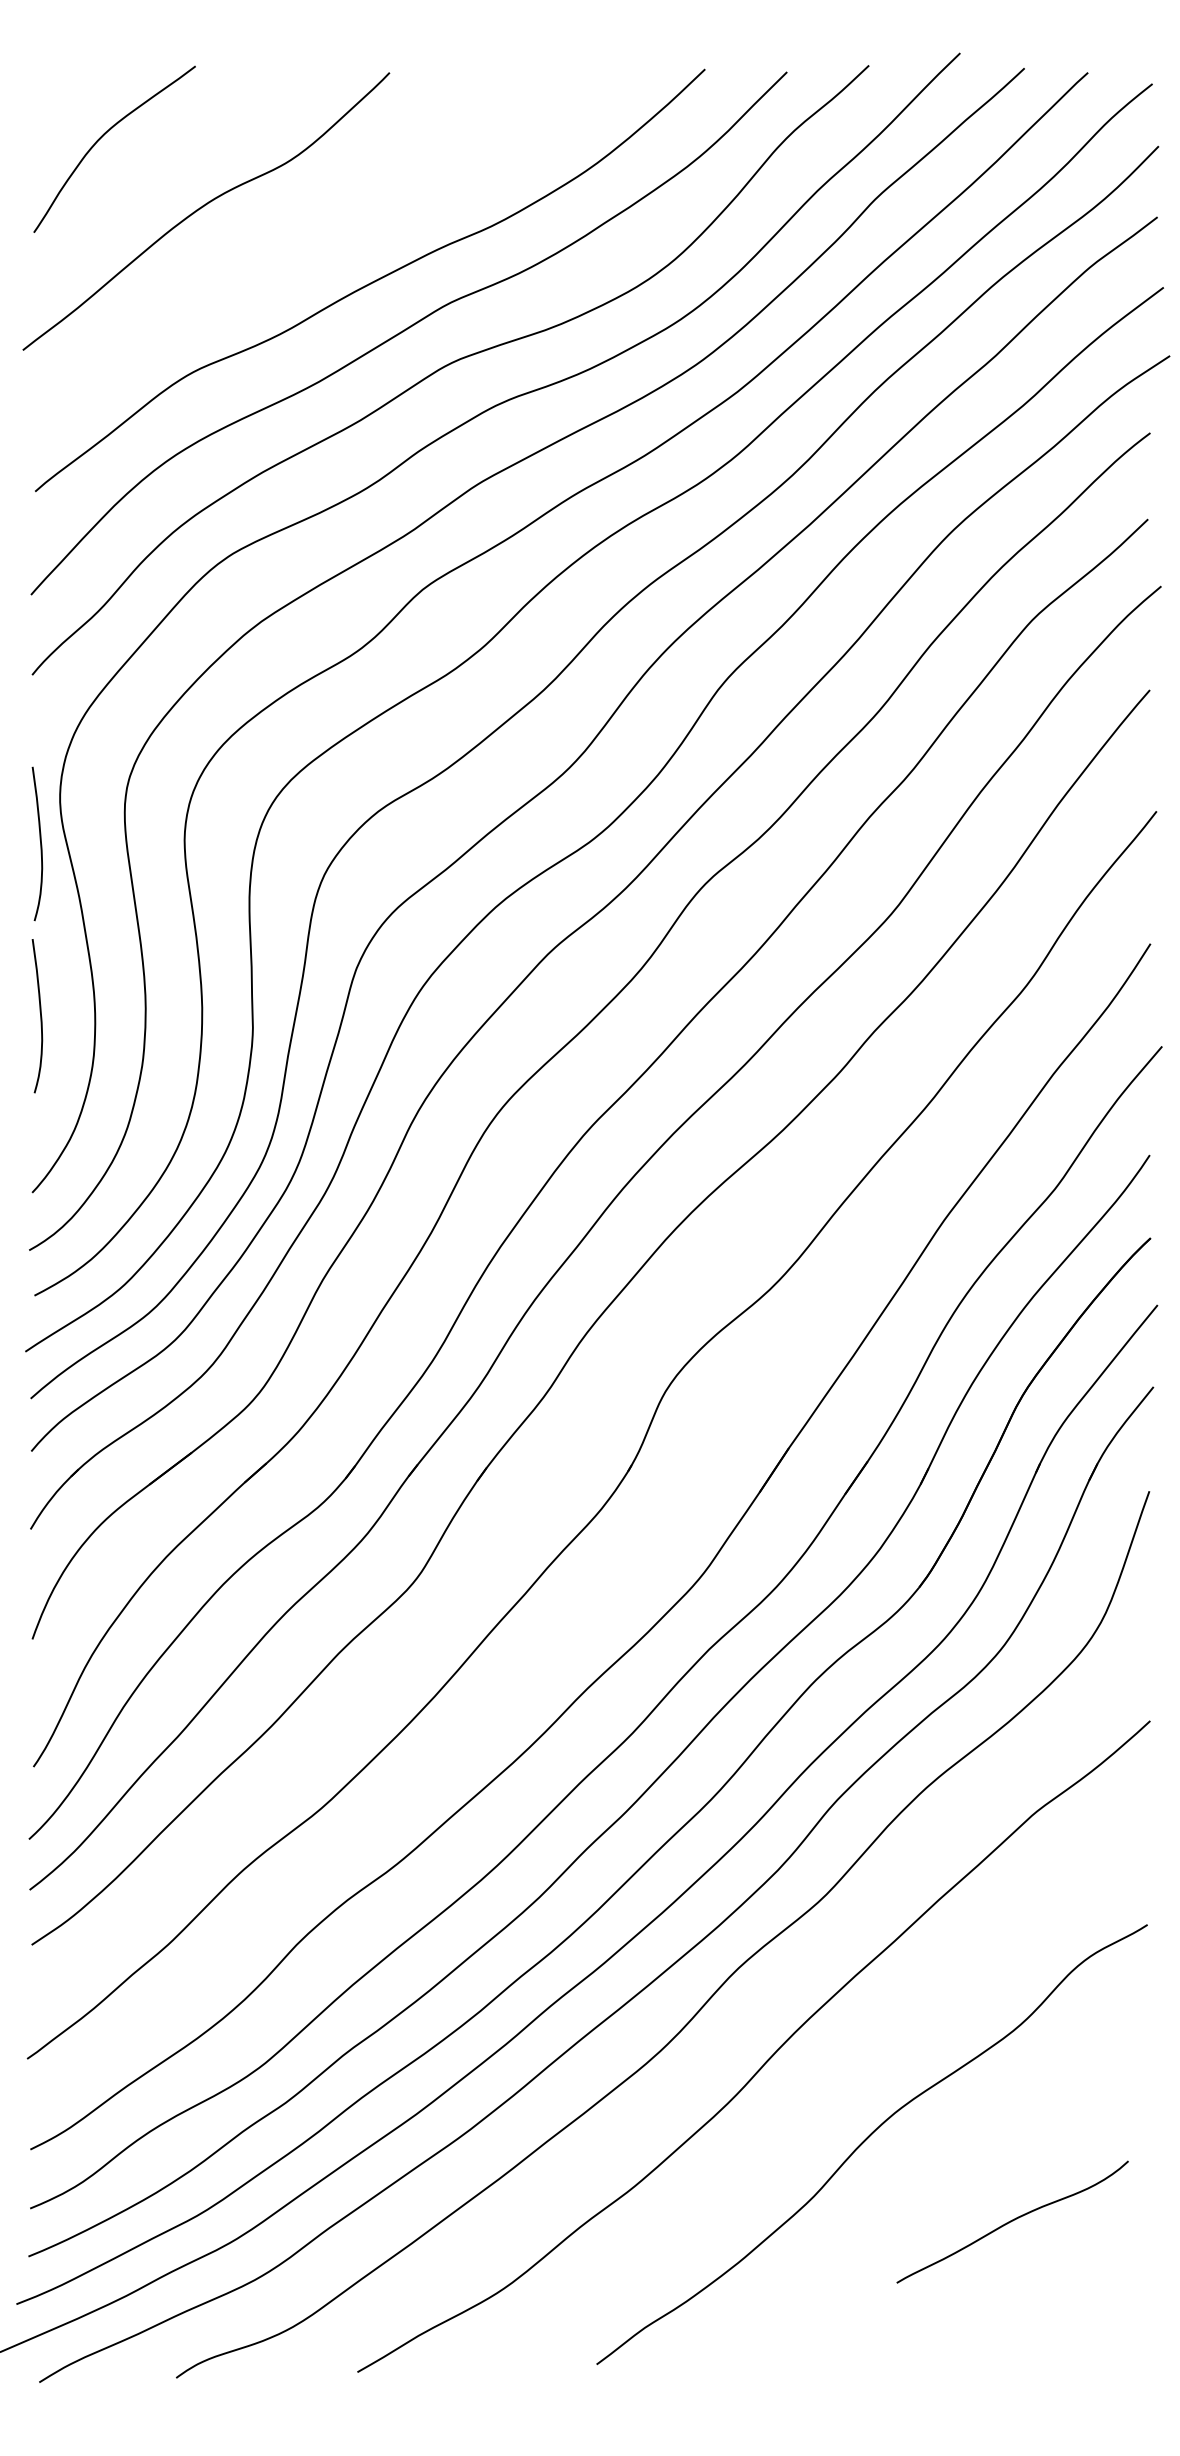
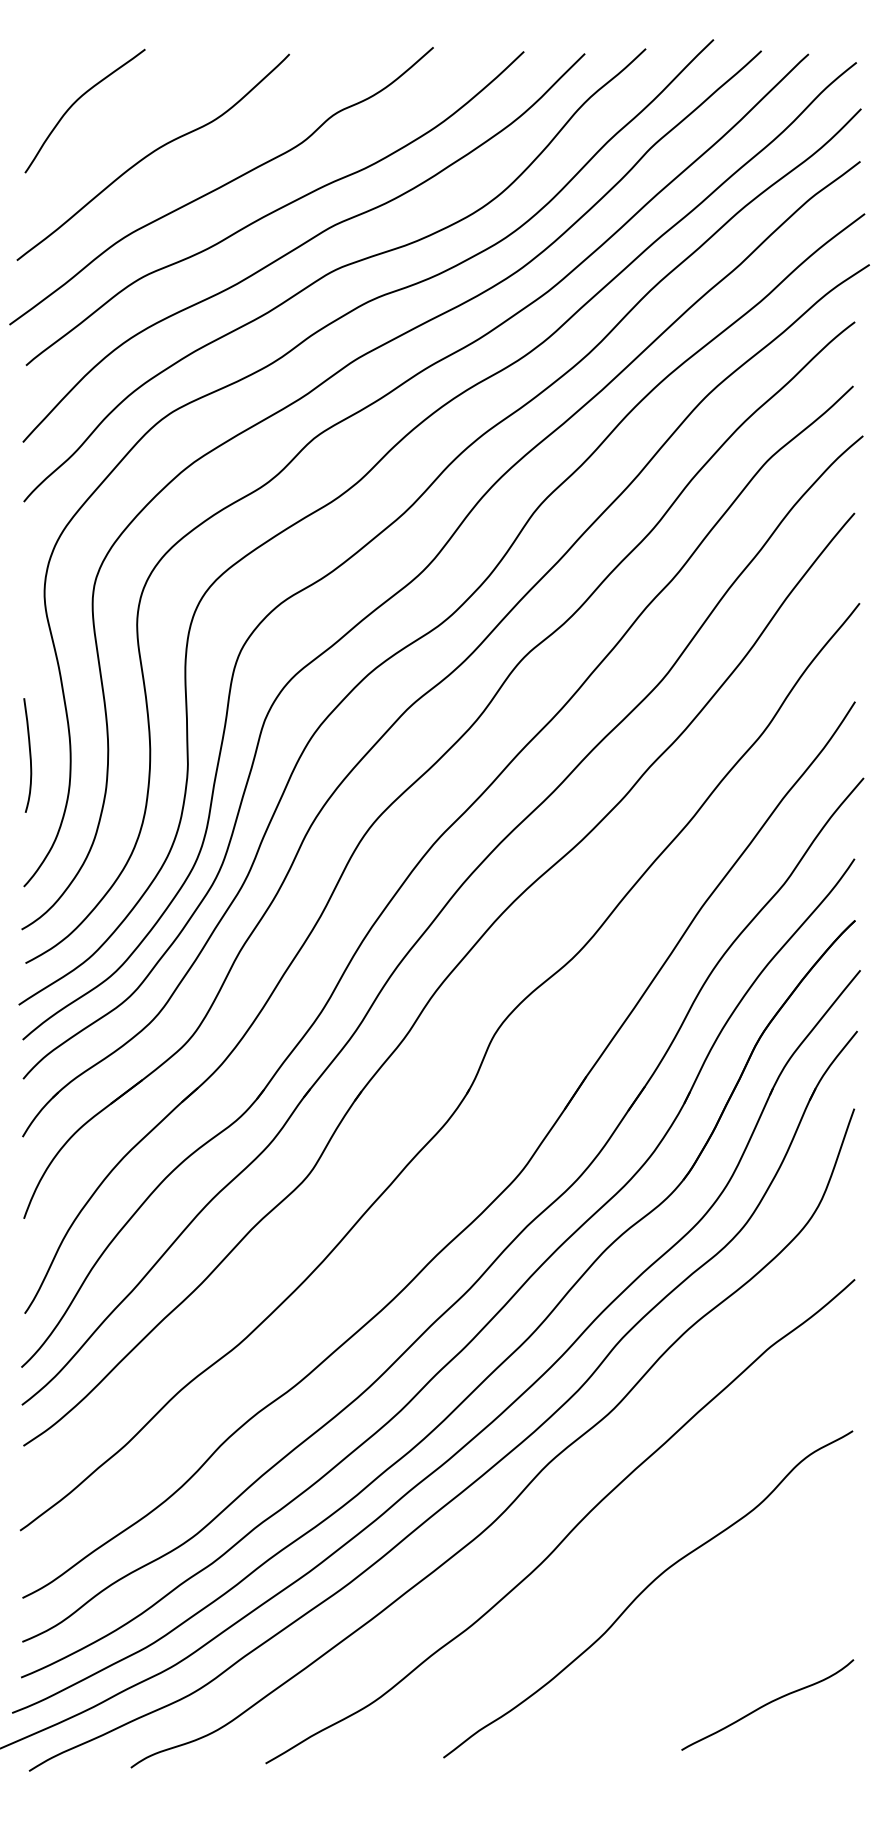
curve: (298, 250) -> (221, 186), added
curve: (39, 843) -> (29, 627), removed
curve: (1012, 2221) -> (767, 1704), moved

